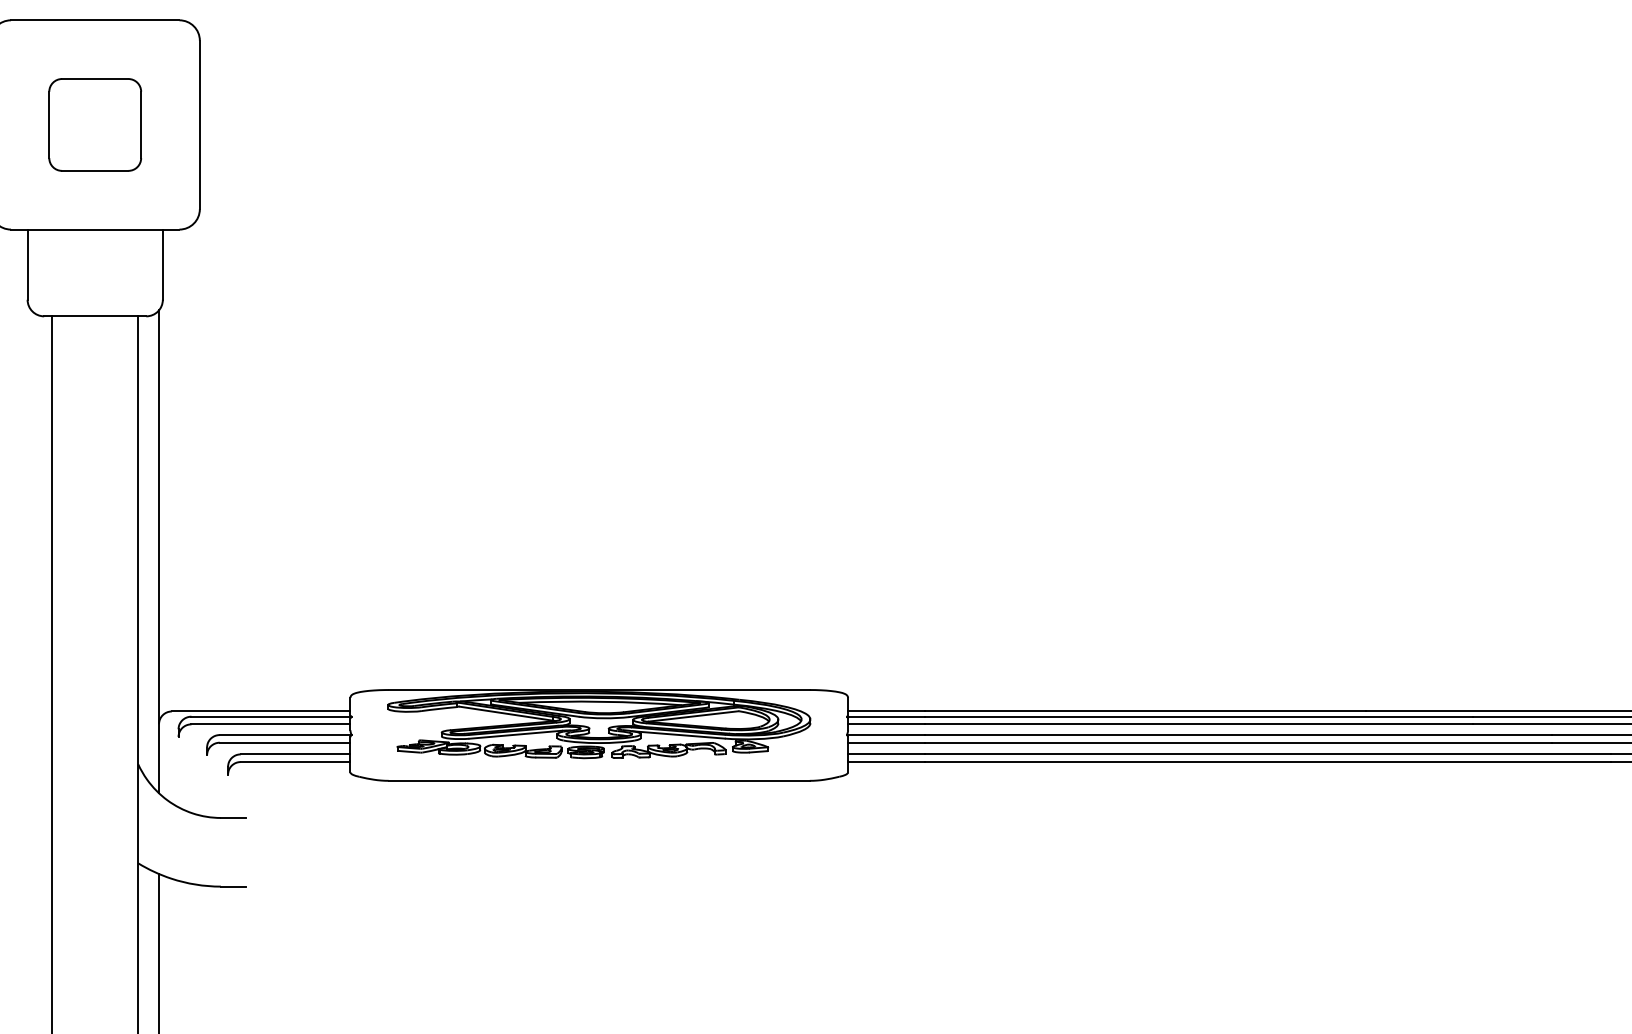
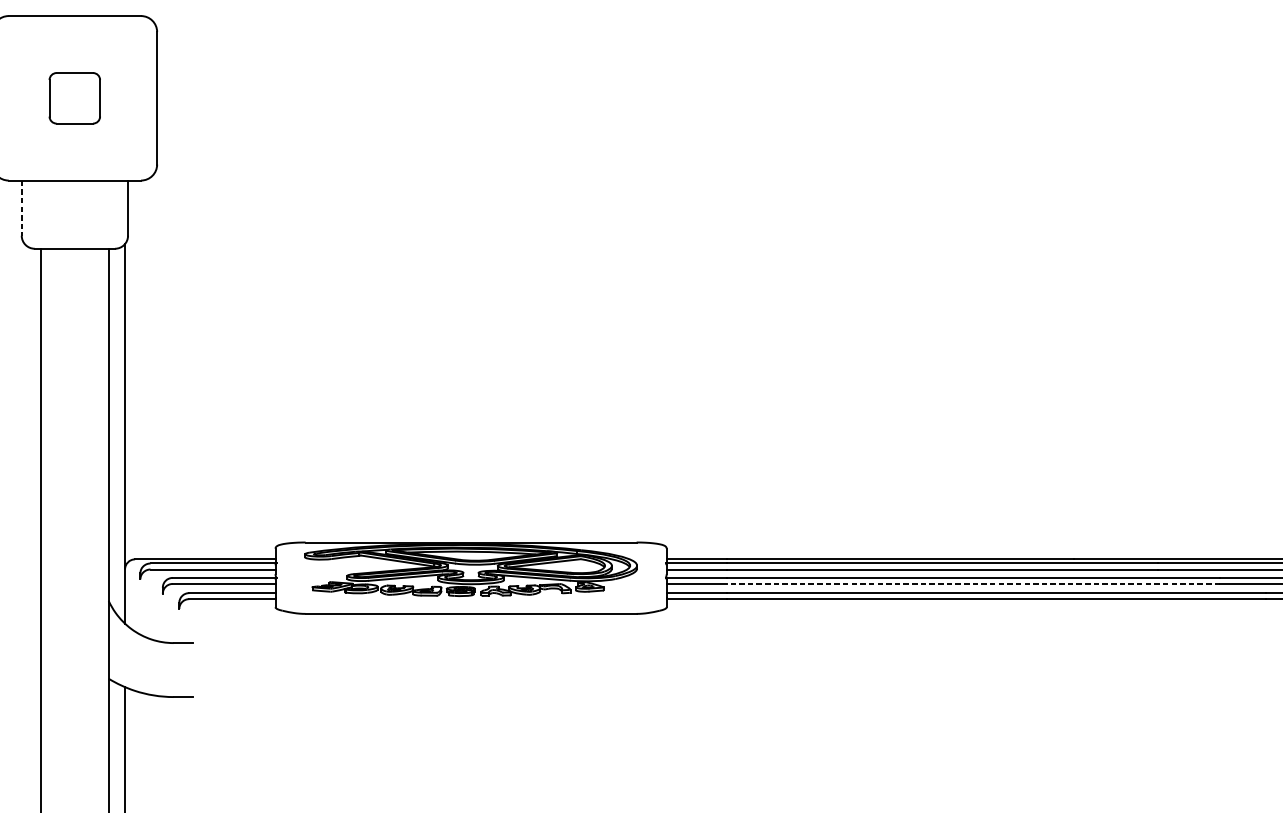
part: (94, 124) -> (74, 97), size x0.7
line: (27, 265) -> (21, 208), solid -> dashed
line: (1238, 742) -> (973, 583), solid -> dashed

